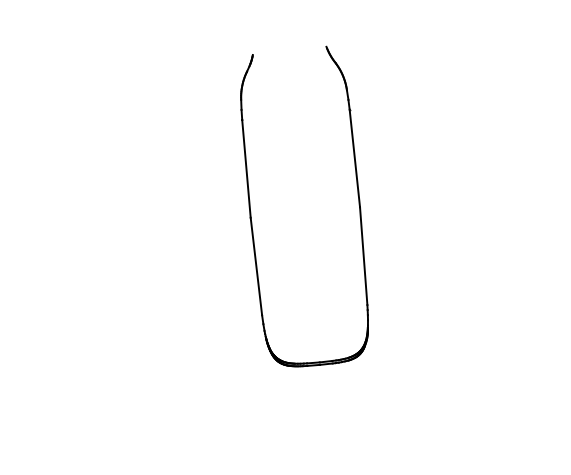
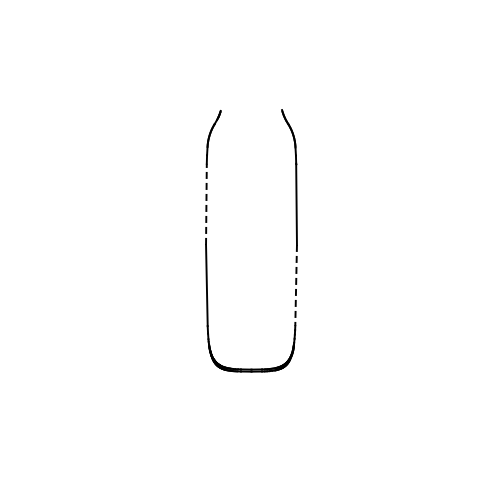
line: (246, 169) -> (206, 204), solid -> dashed
line: (364, 256) -> (296, 285), solid -> dashed

